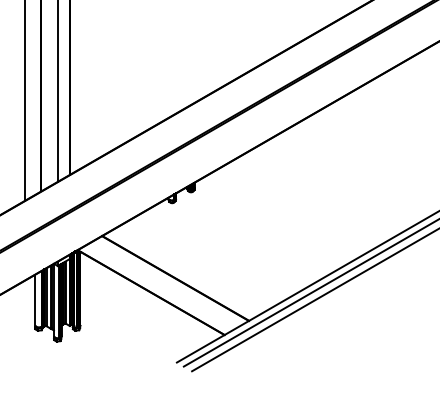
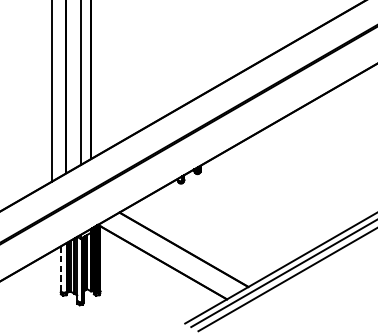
line: (35, 300) -> (61, 269), solid -> dashed

